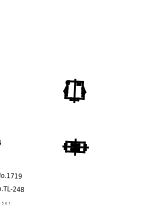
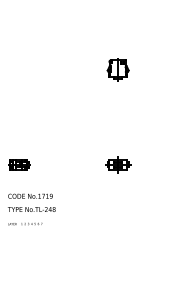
part: (74, 90) -> (117, 69), moved
part: (75, 146) -> (118, 164), moved

